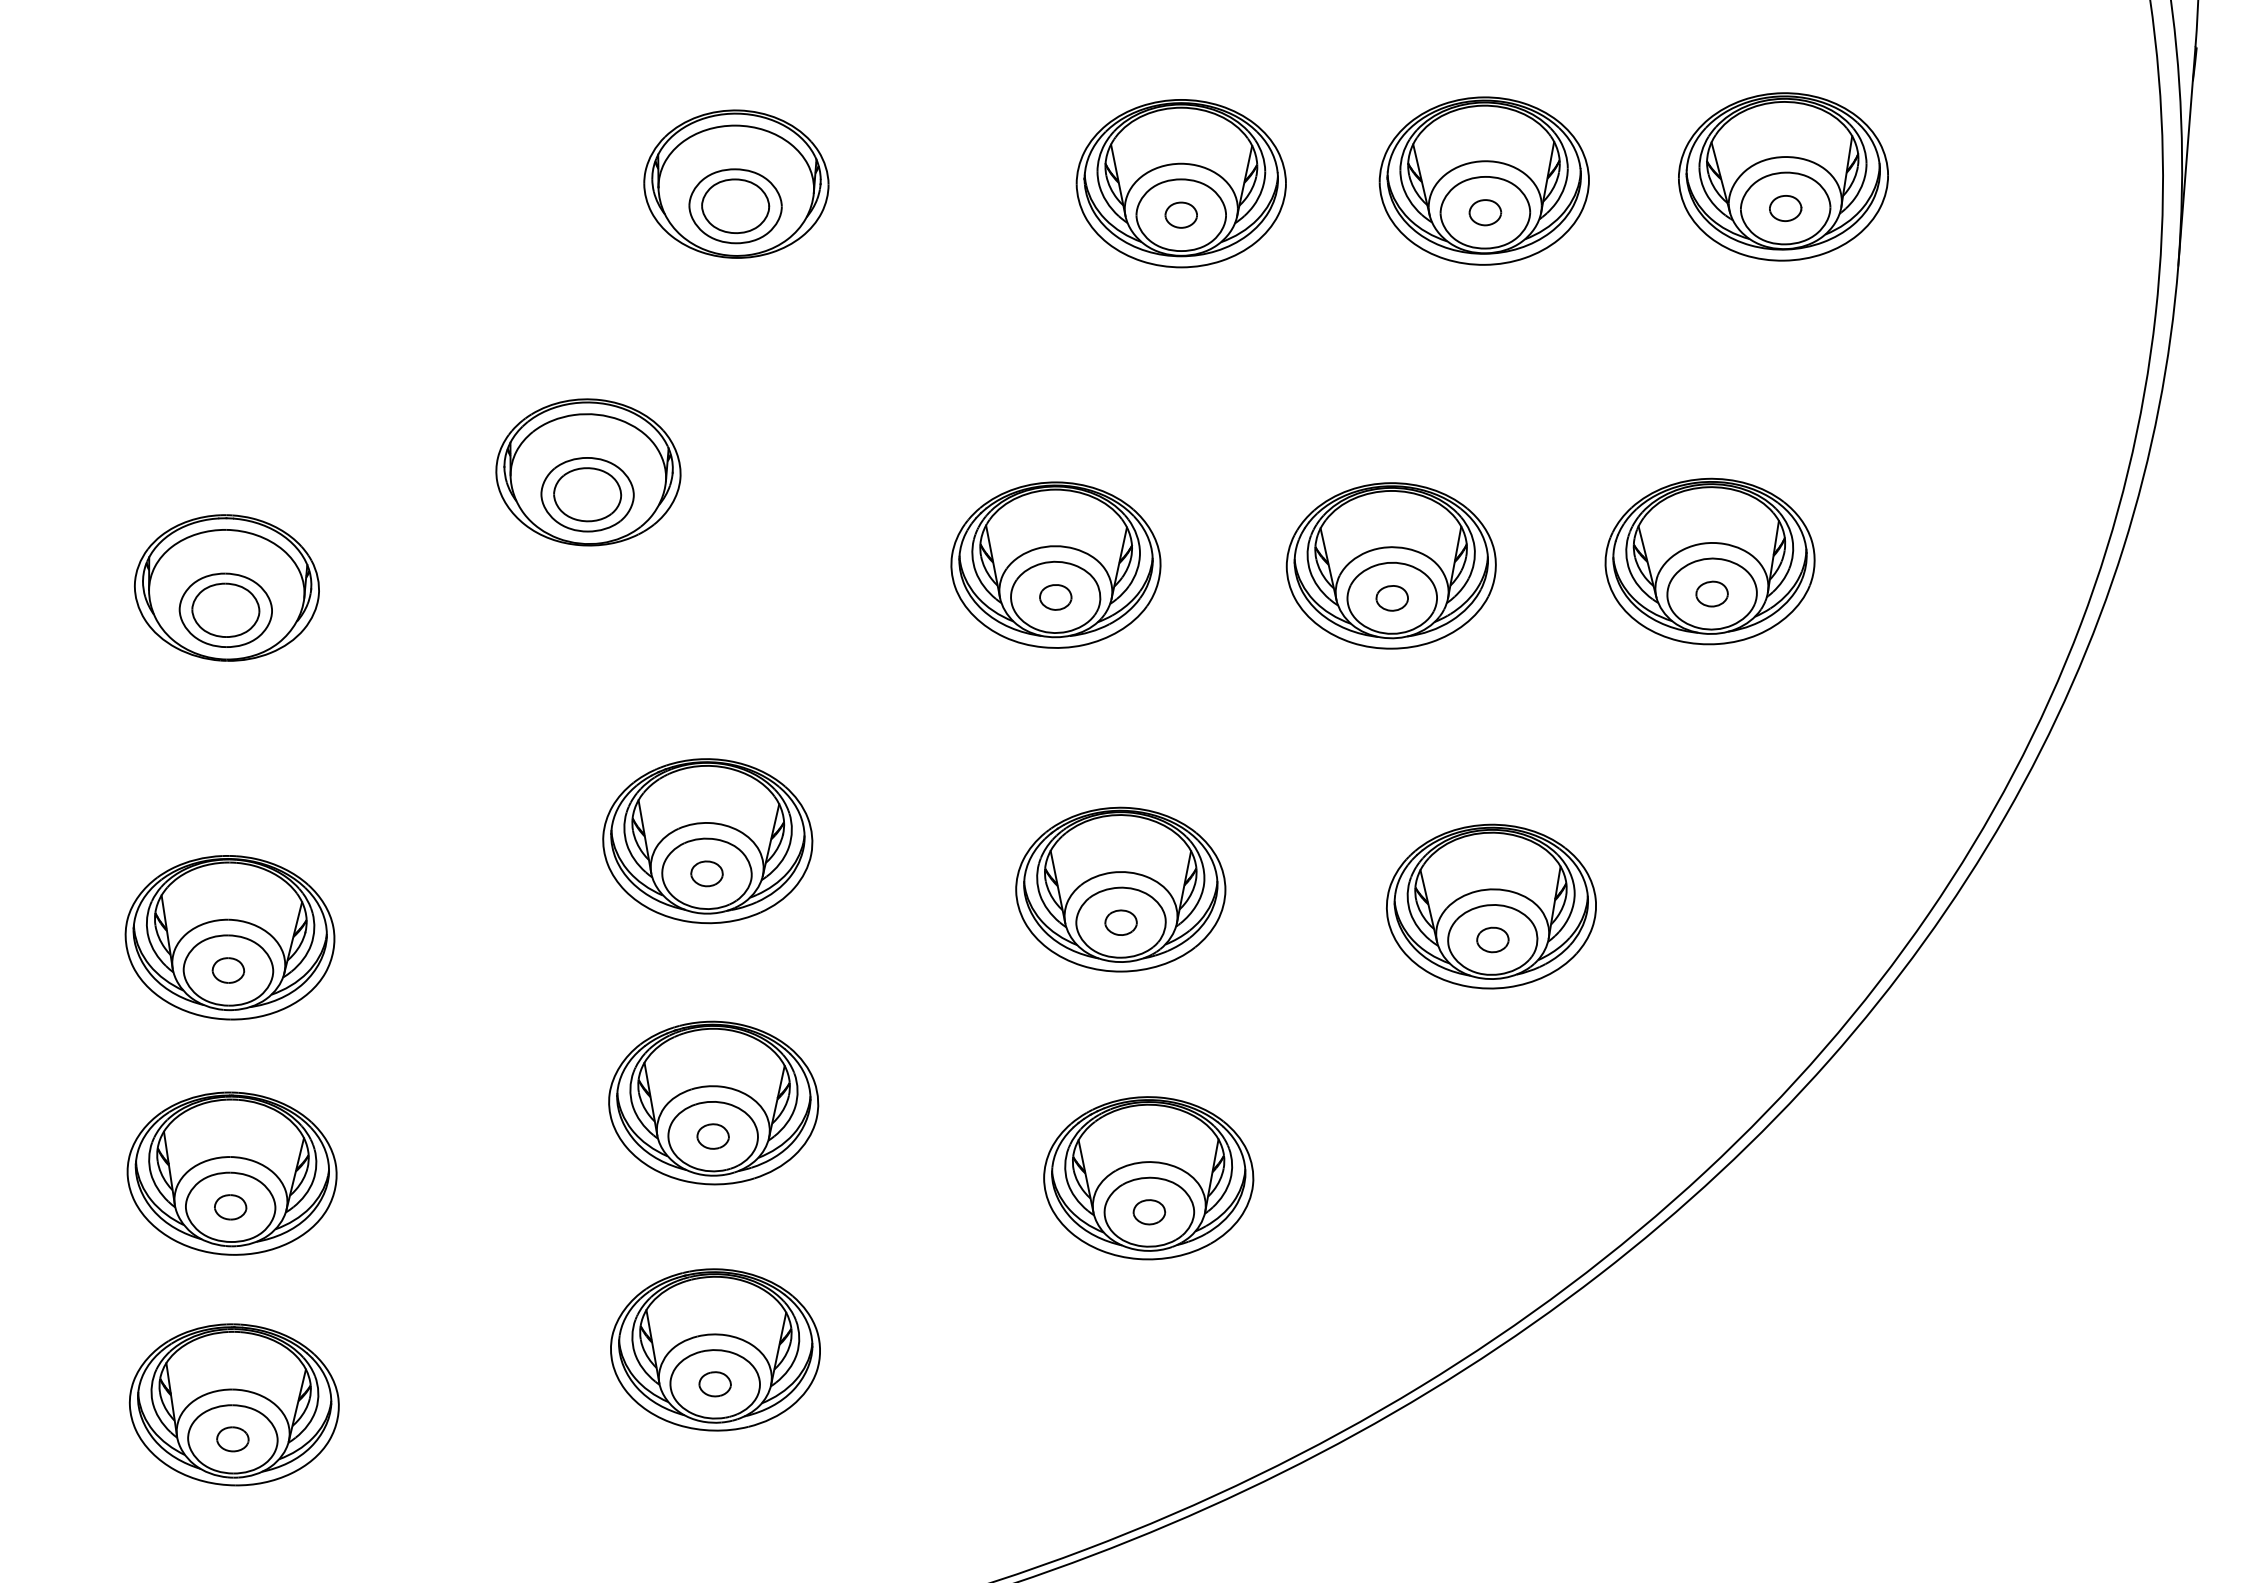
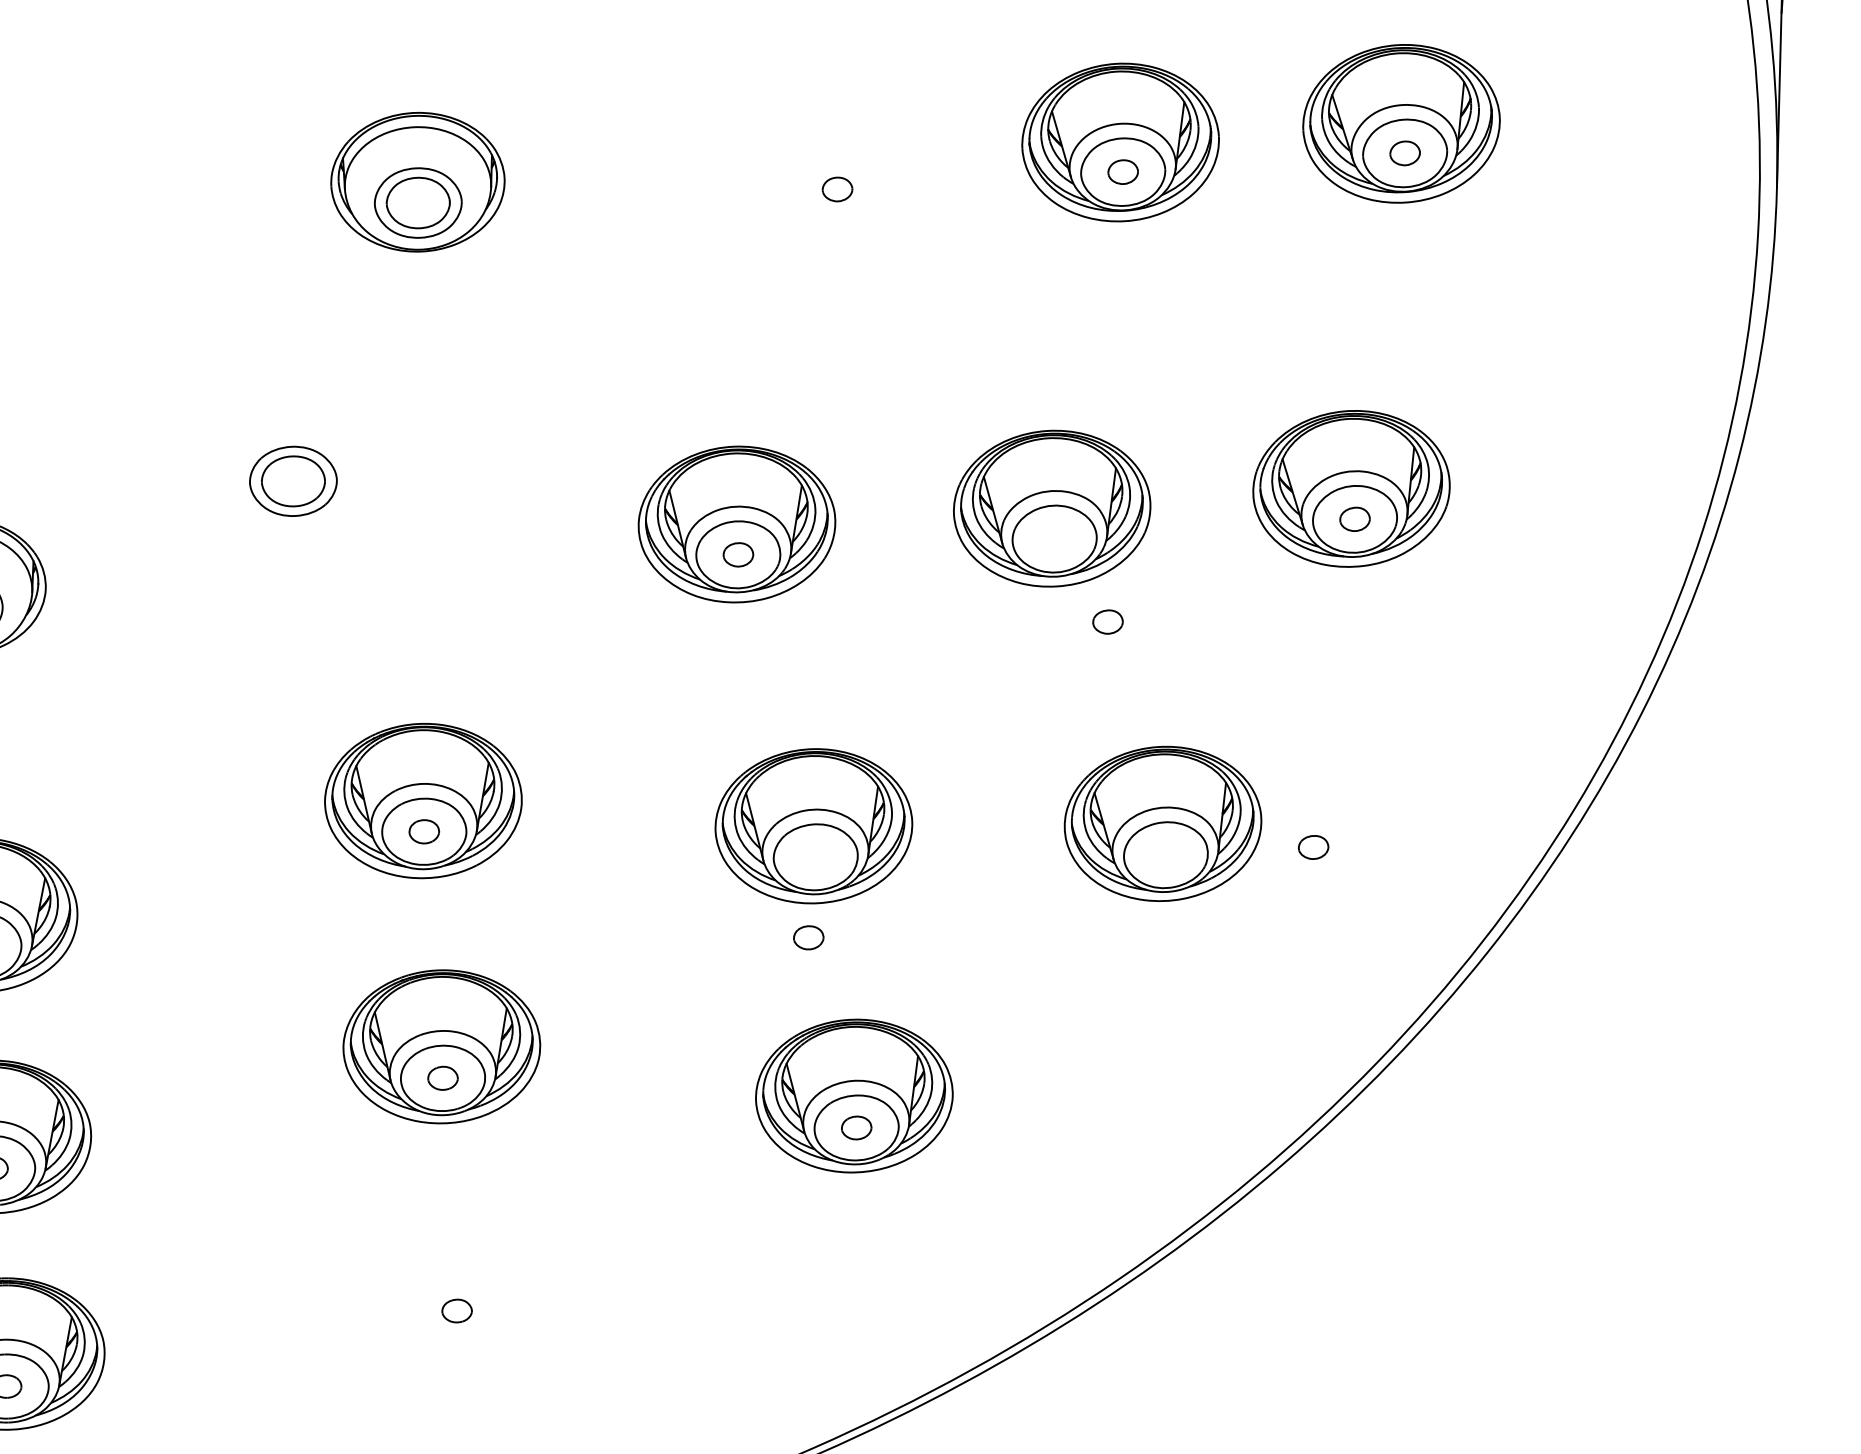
part: (1180, 183) -> (835, 159), removed
part: (588, 472) -> (293, 460), removed
part: (1391, 598) -> (1107, 622), moved
part: (1120, 922) -> (808, 937), moved
part: (1492, 939) -> (1313, 847), moved
part: (715, 1349) -> (455, 1278), removed

